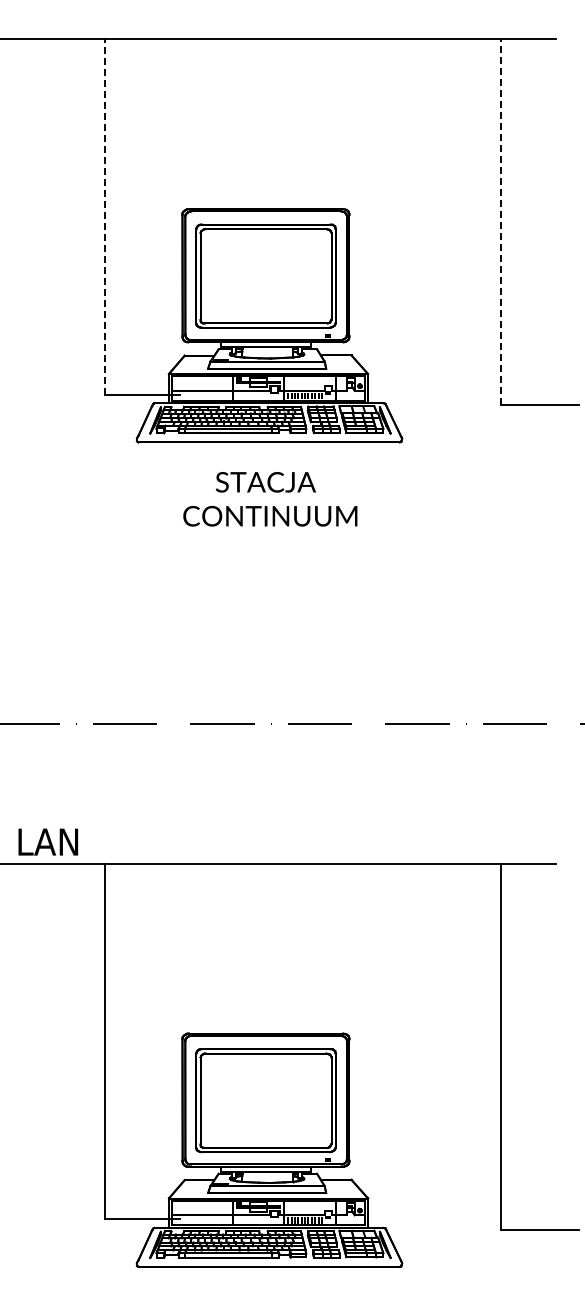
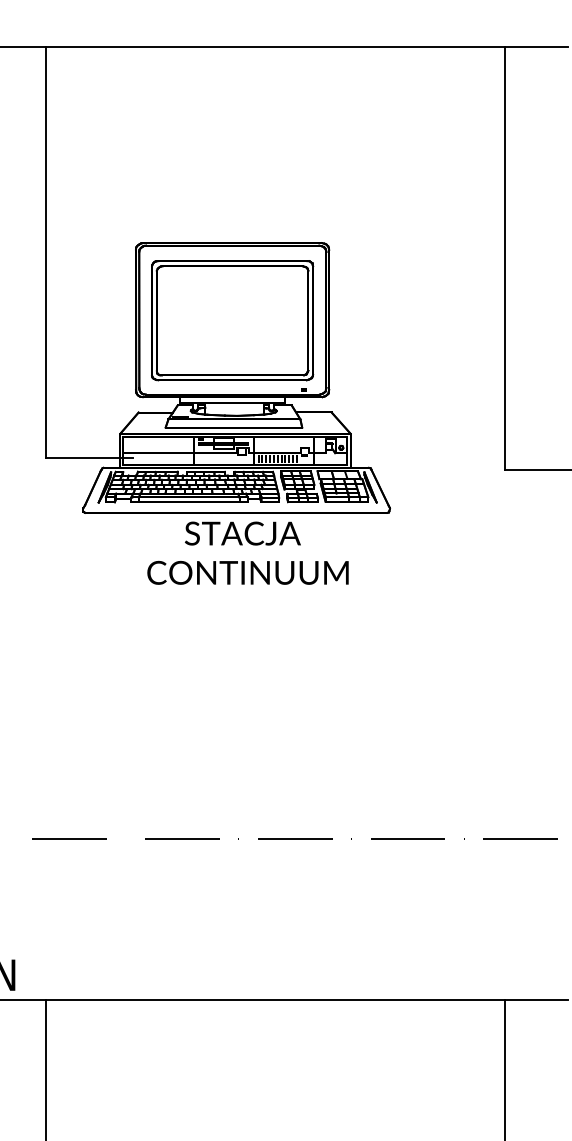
line: (104, 216) -> (45, 251), dashed -> solid
line: (501, 221) -> (504, 257), dashed -> solid
text: (270, 499) -> (248, 553), moved

